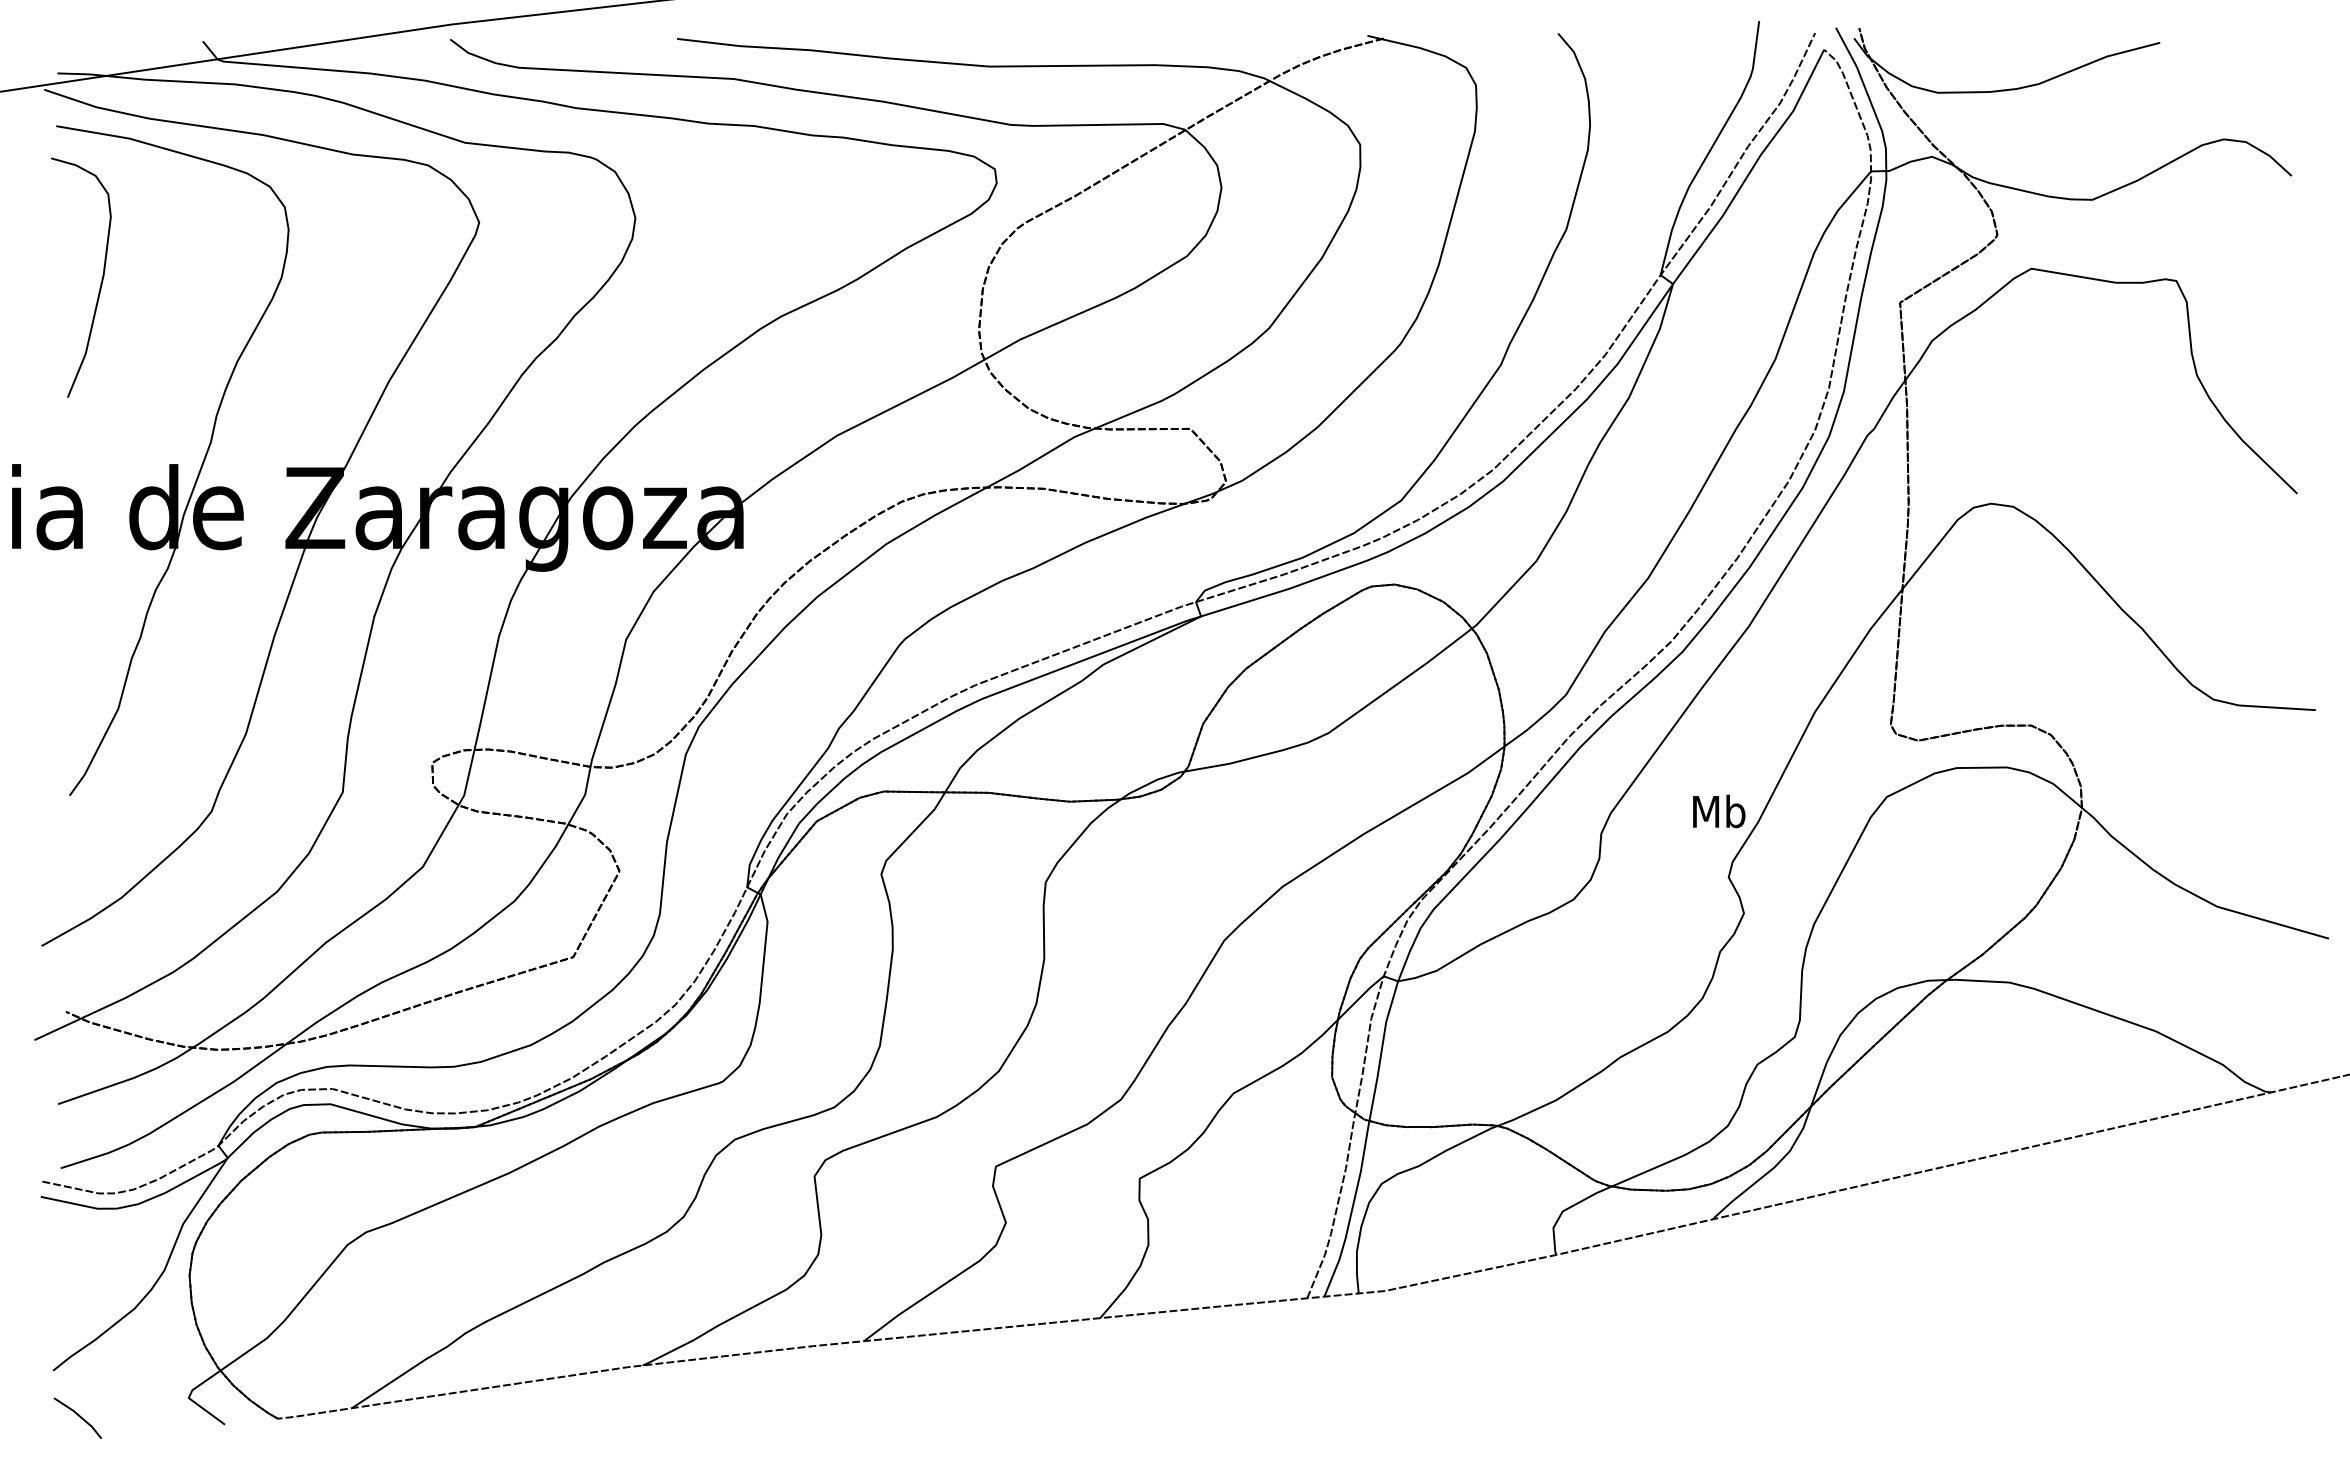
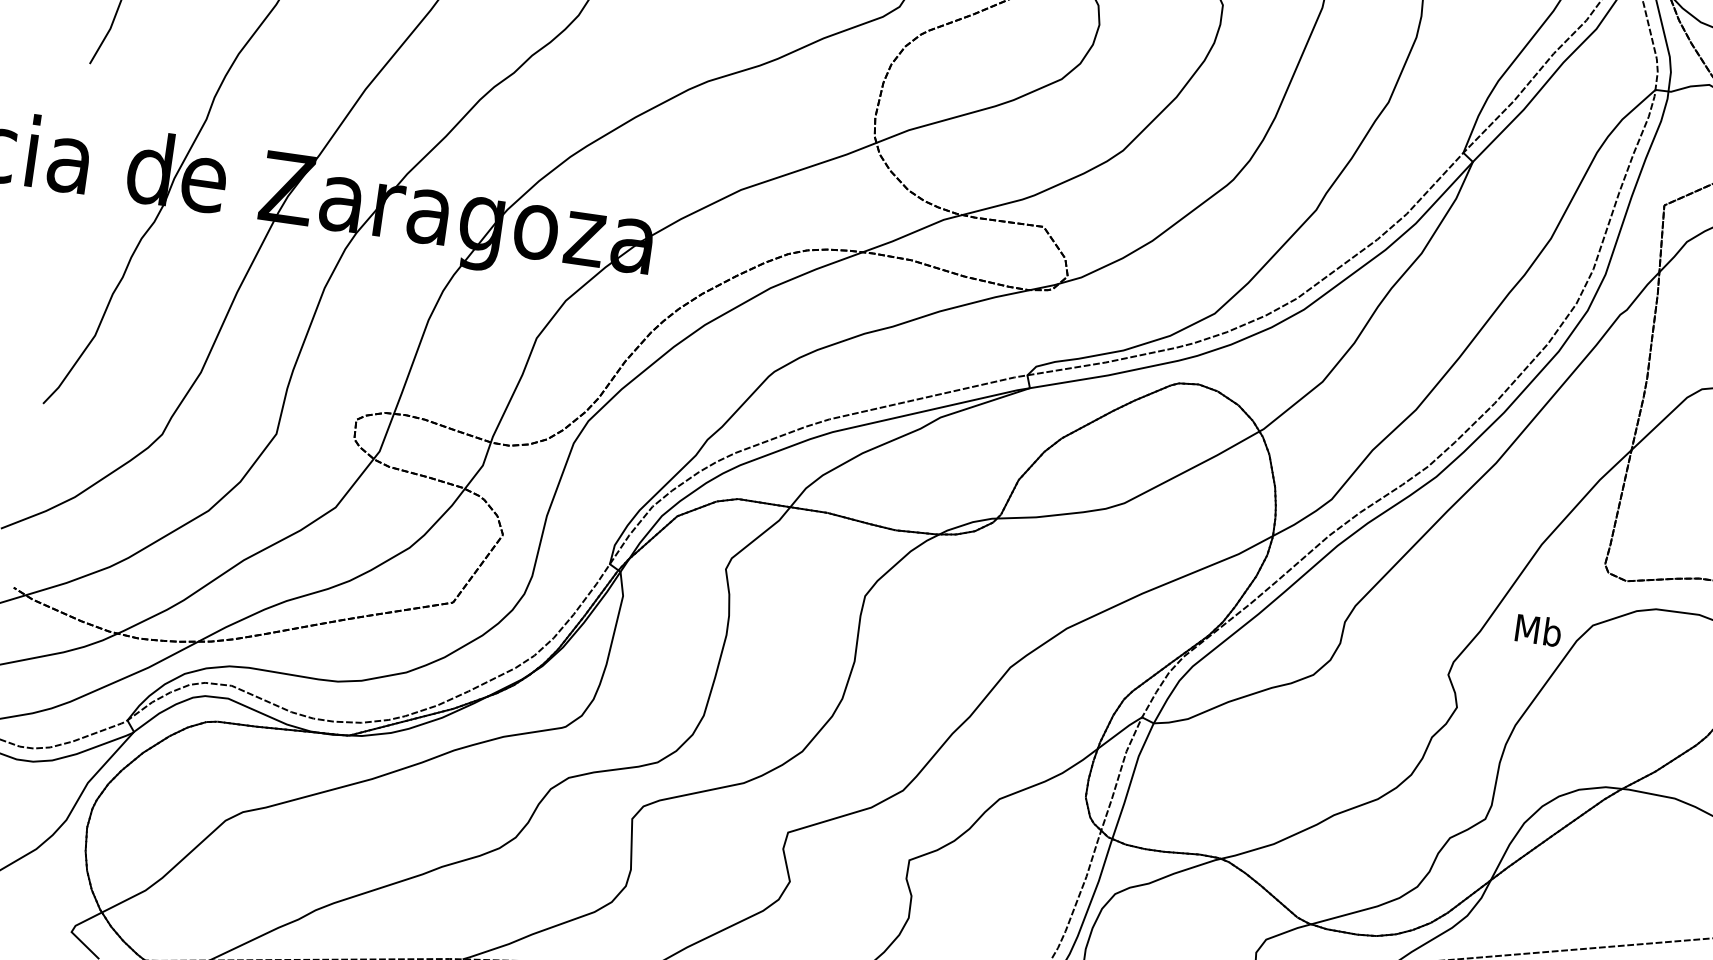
text: (1719, 811) -> (1538, 630), moved

